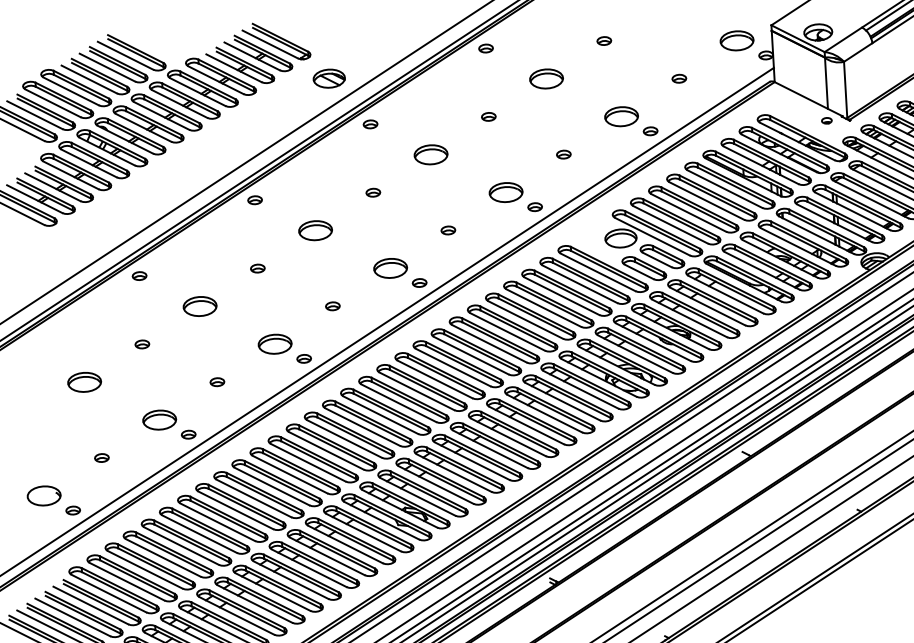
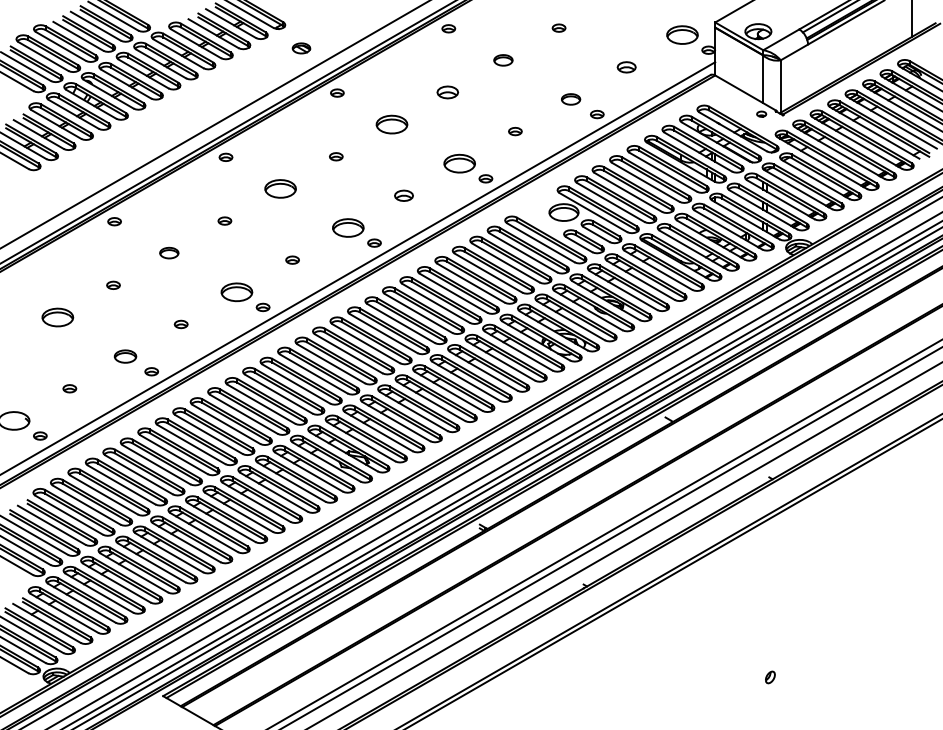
part: (678, 77) -> (626, 66), size x1.4
part: (329, 78) -> (301, 48), size x0.6
part: (546, 79) -> (503, 60), size x0.6
part: (488, 116) -> (447, 92), size x1.6
part: (620, 116) -> (570, 99), size x0.6
part: (447, 230) -> (403, 195), size x1.4
part: (200, 305) -> (169, 252), size x0.6
part: (159, 419) -> (125, 356), size x0.7

